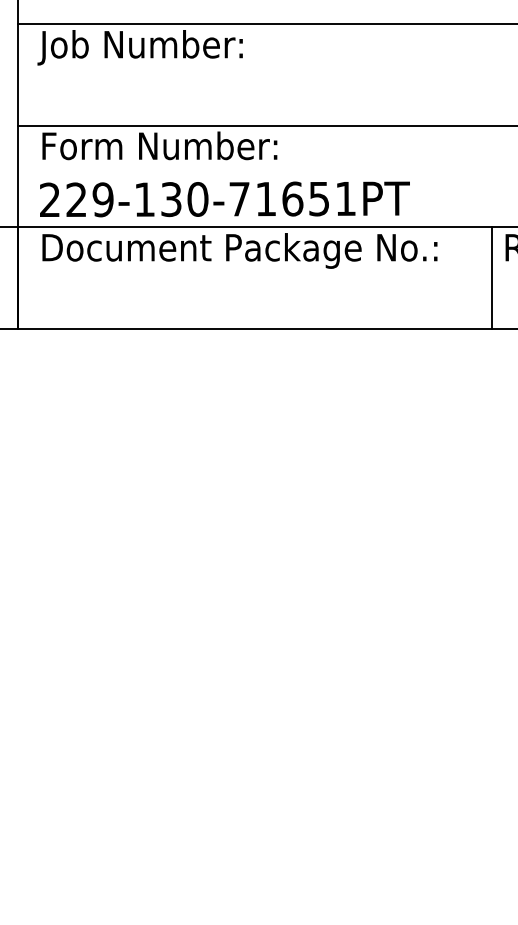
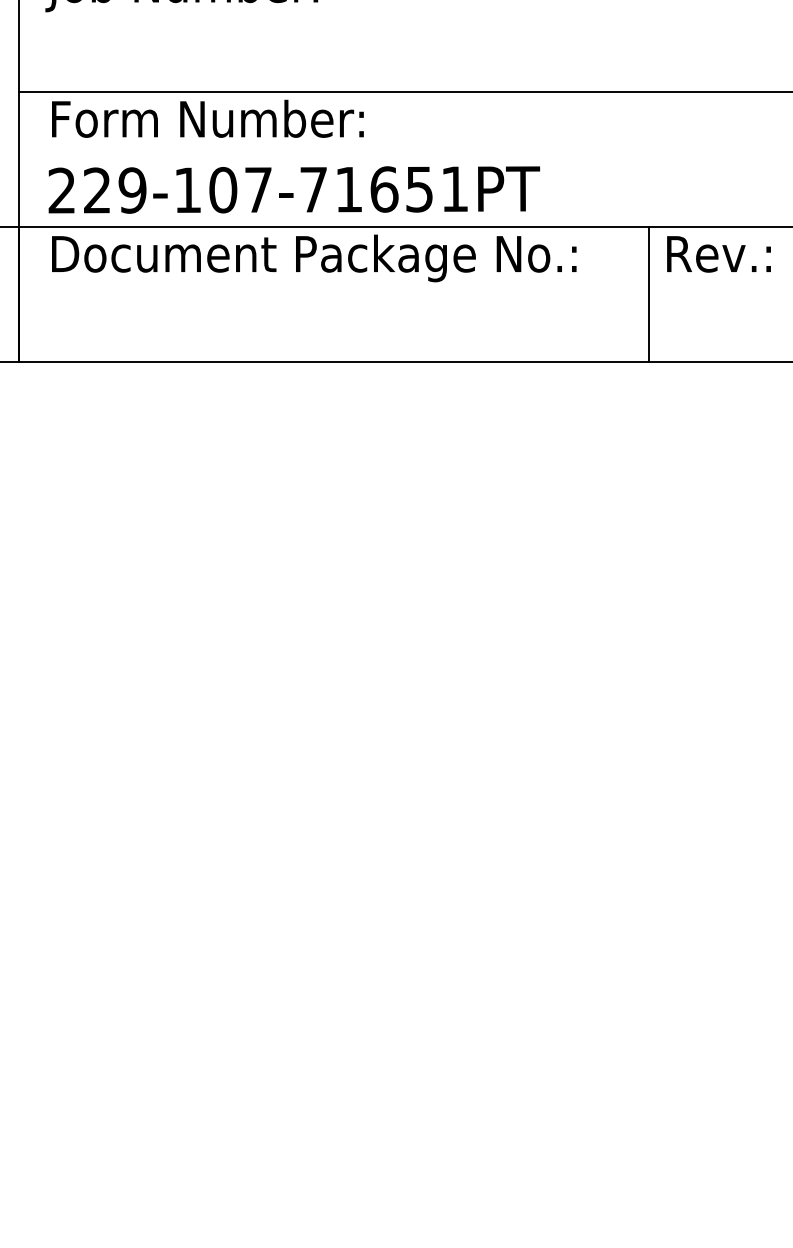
text: (184, 199) -> (240, 189), 229-130-71651PT -> 229-107-71651PT

